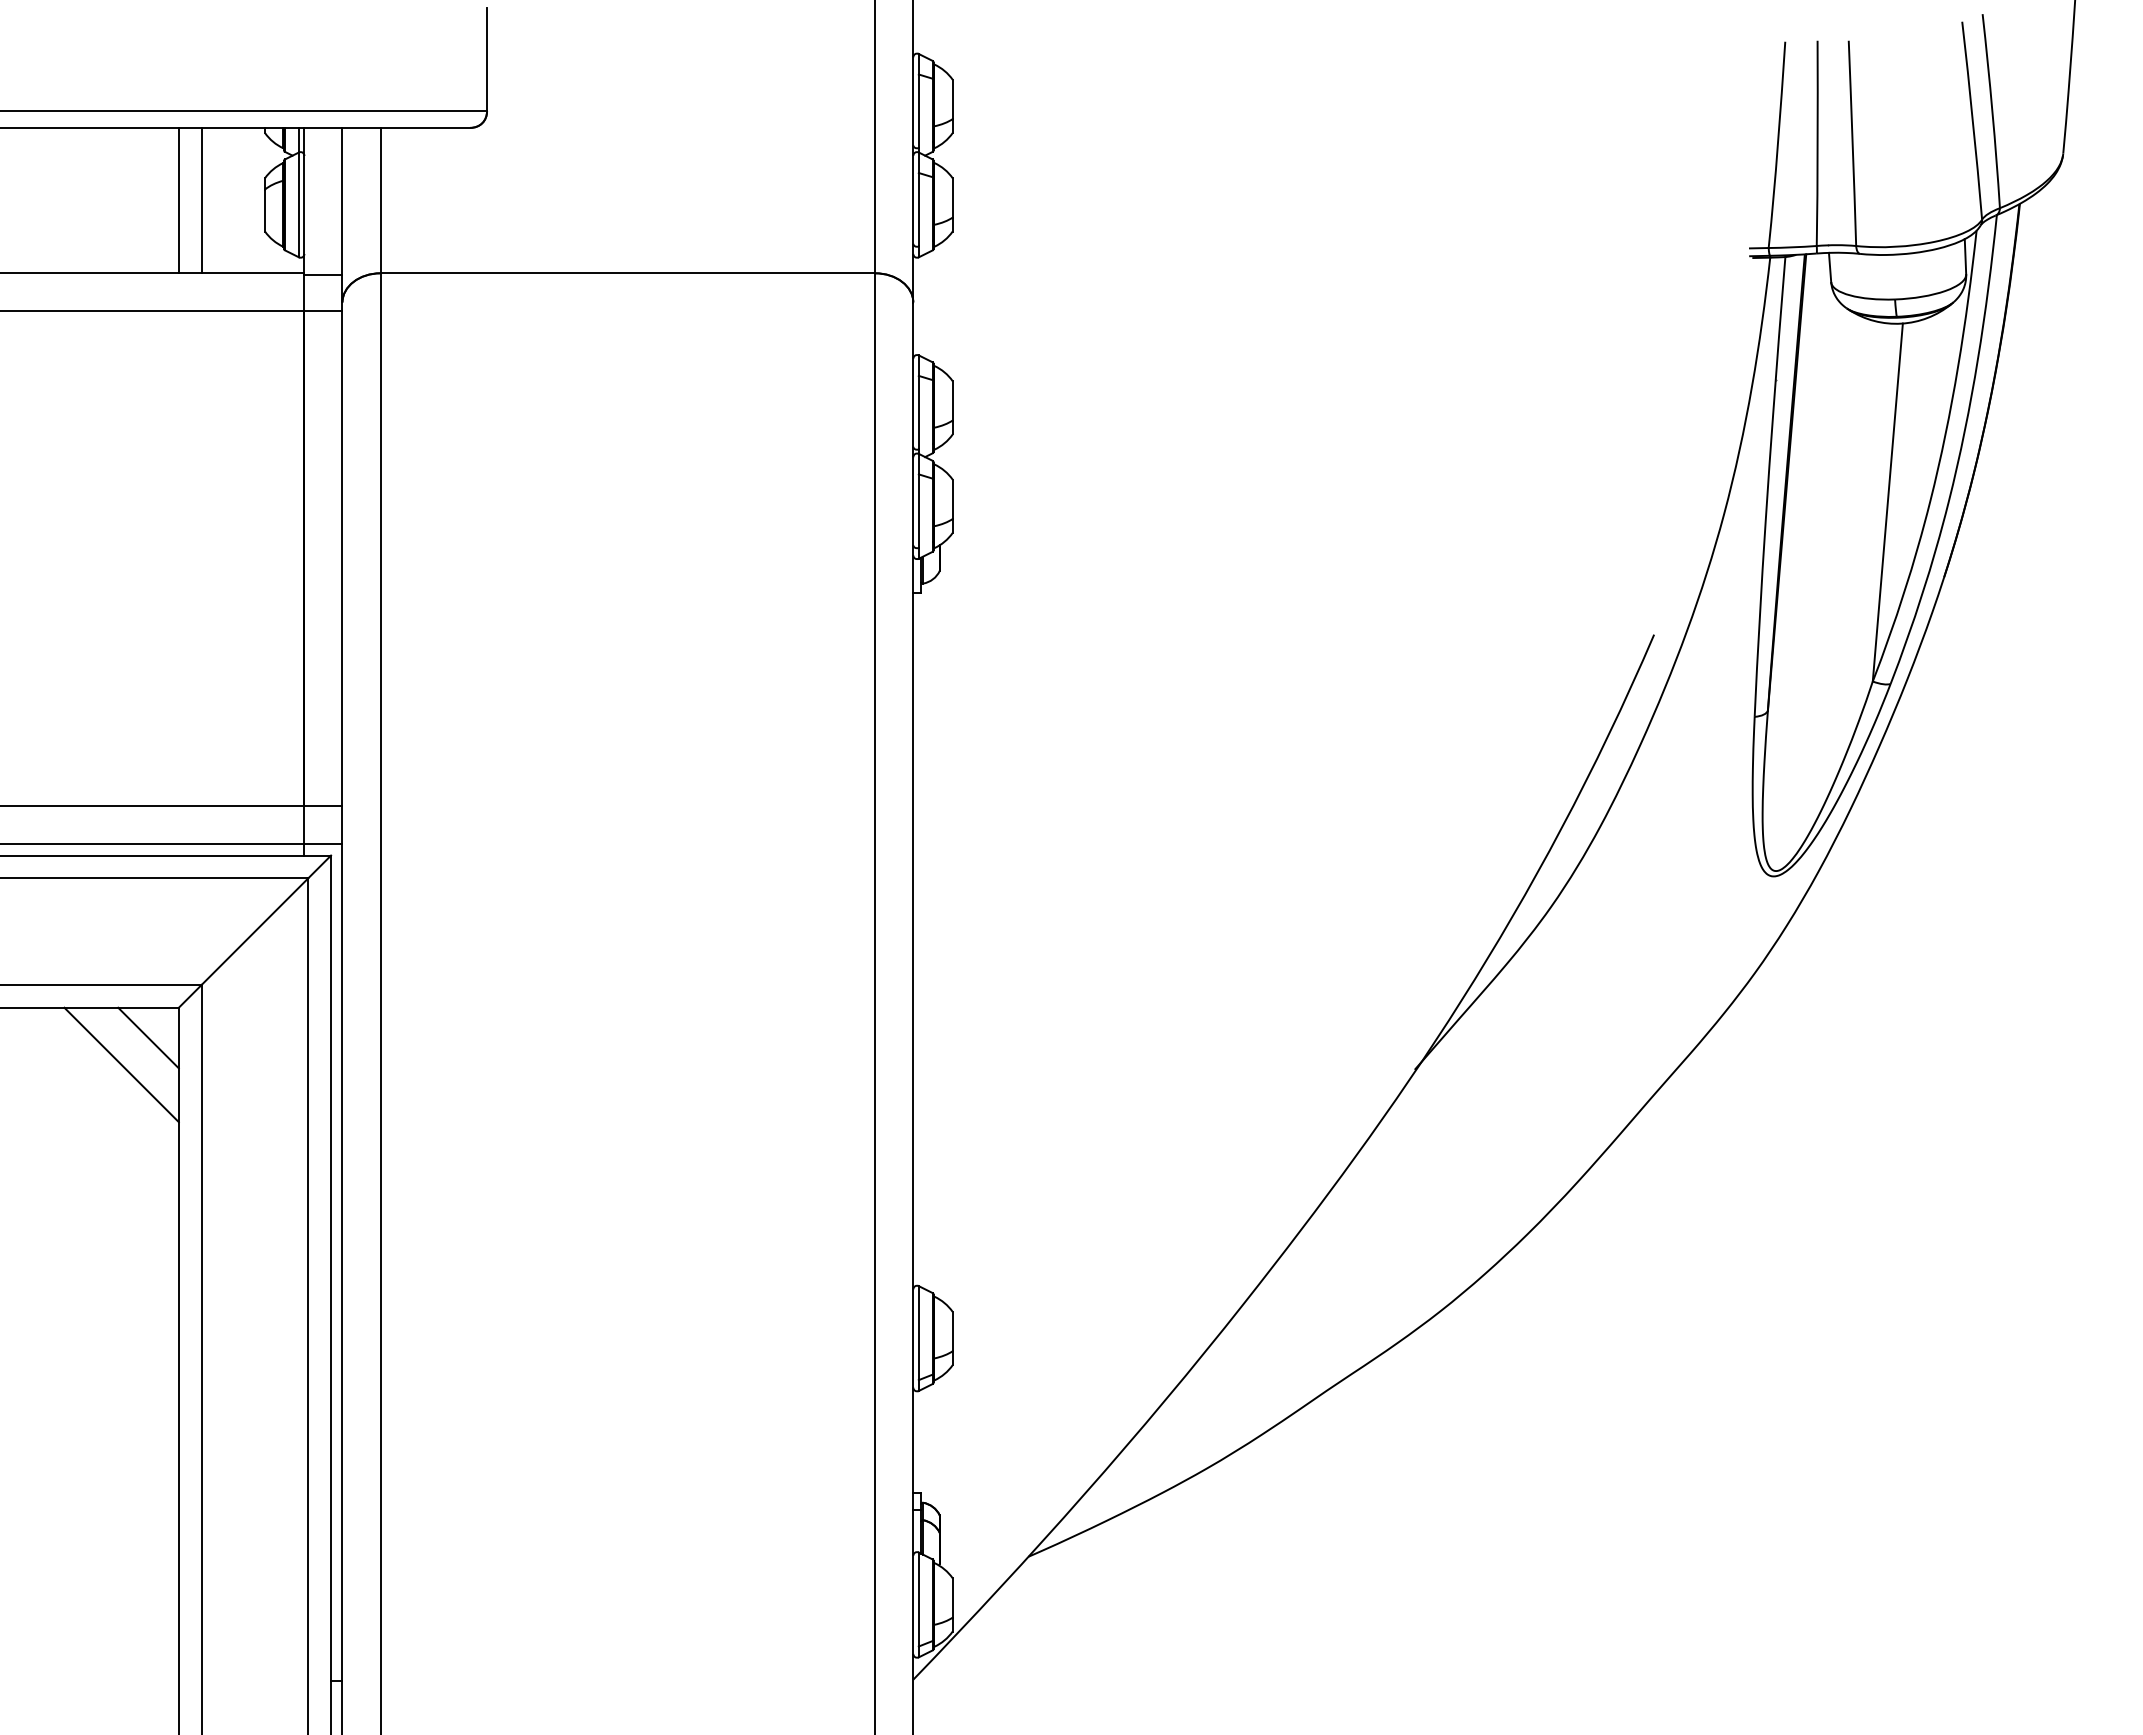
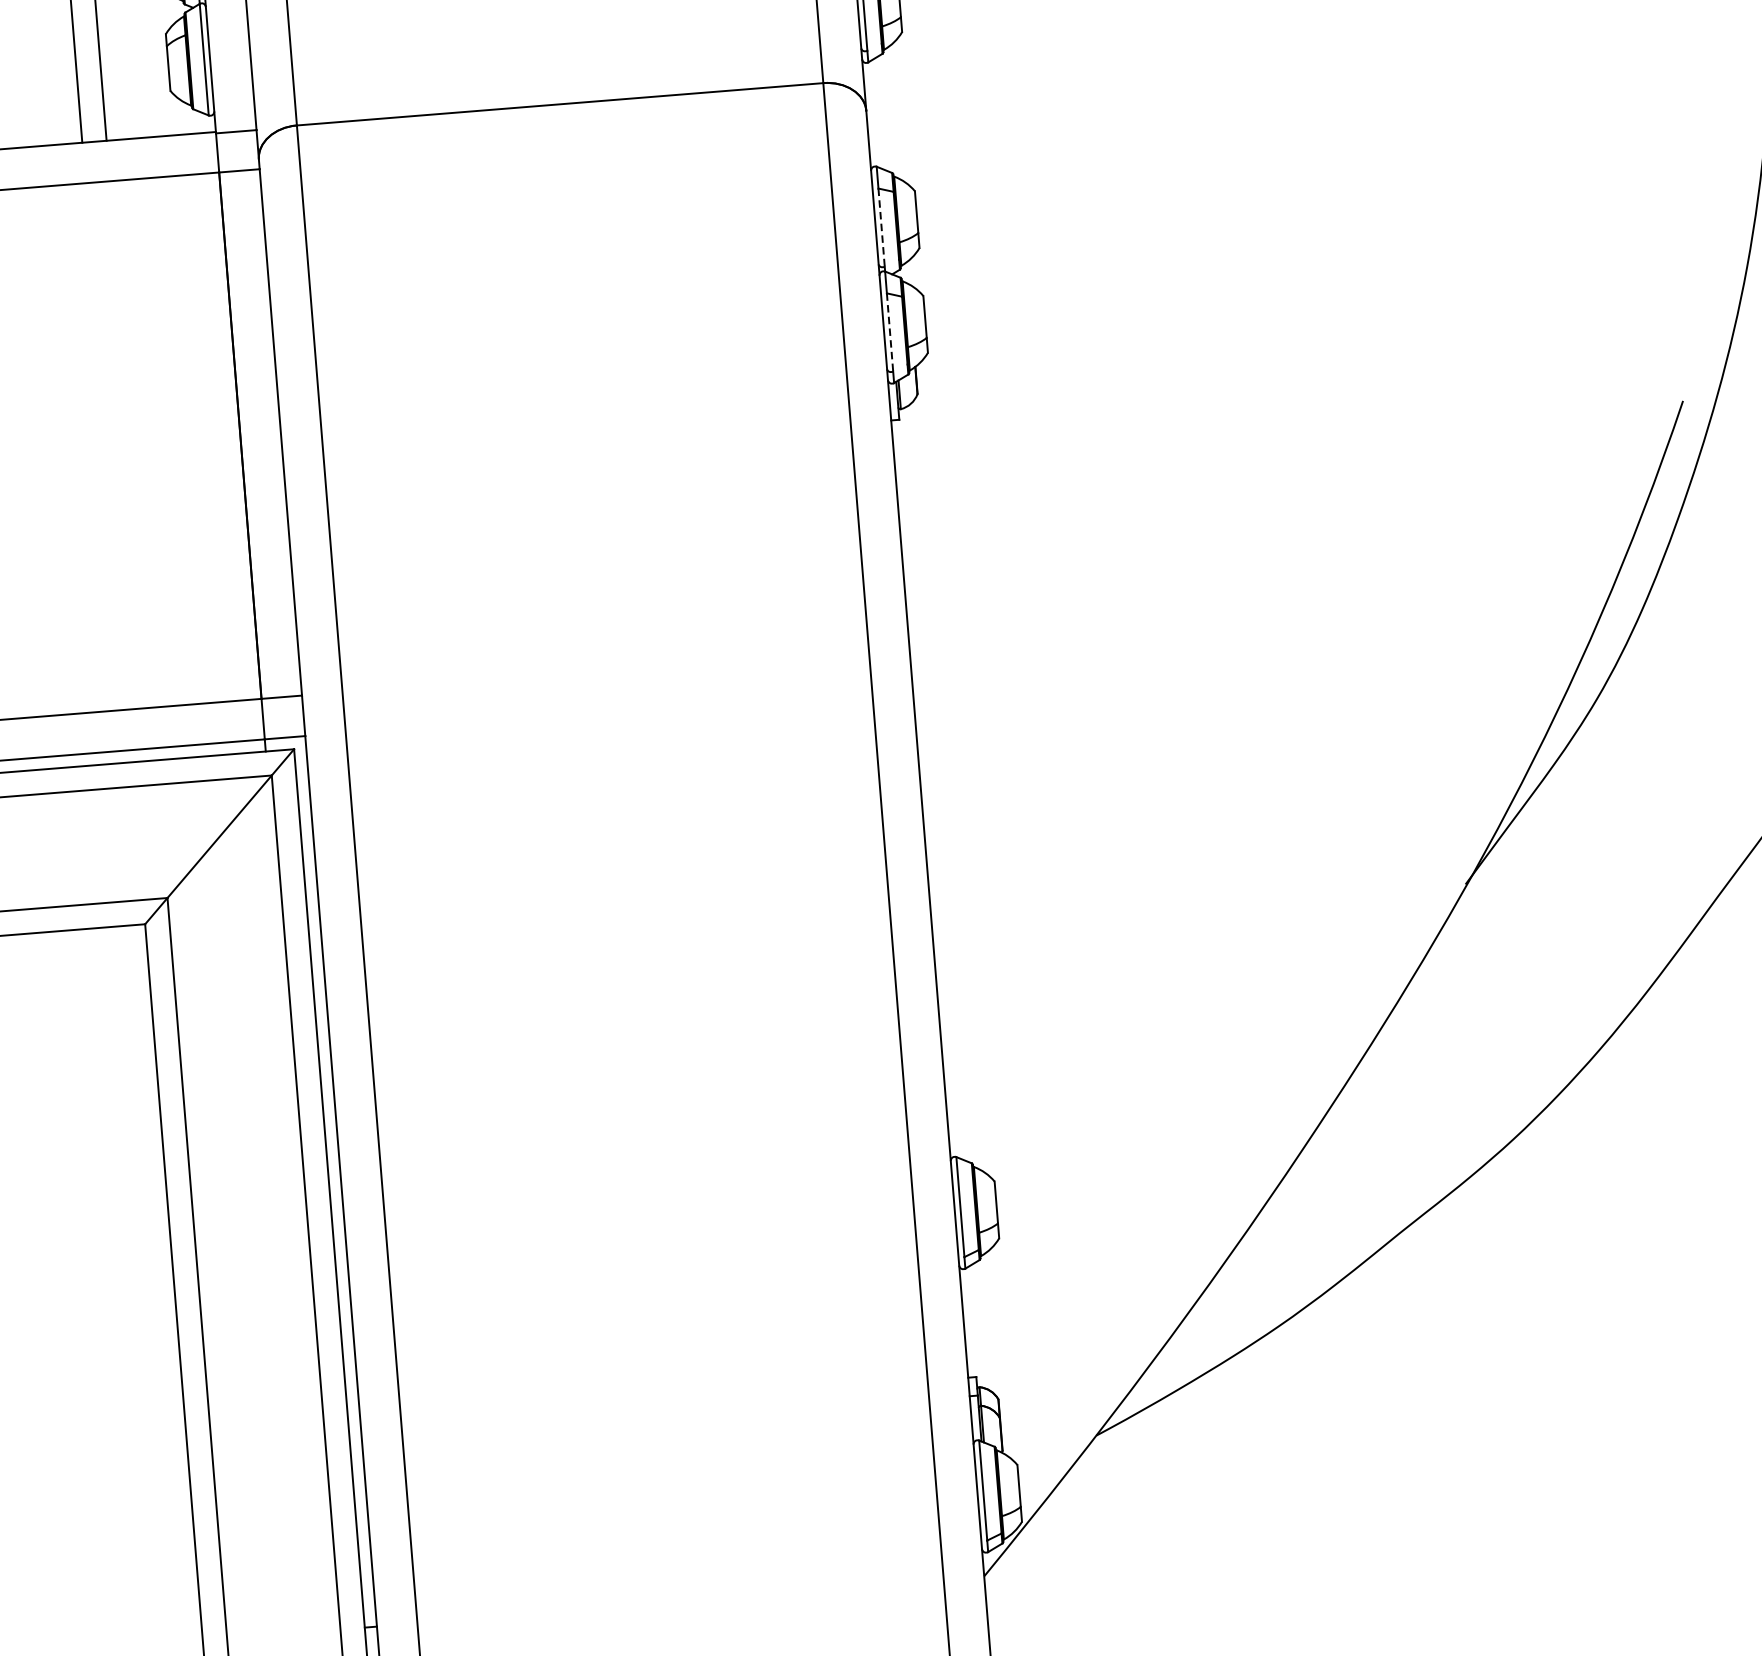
line: (918, 412) -> (881, 227), solid -> dashed
line: (918, 511) -> (889, 332), solid -> dashed
line: (148, 1037) -> (115, 958), removed
line: (121, 1064) -> (89, 989), removed

